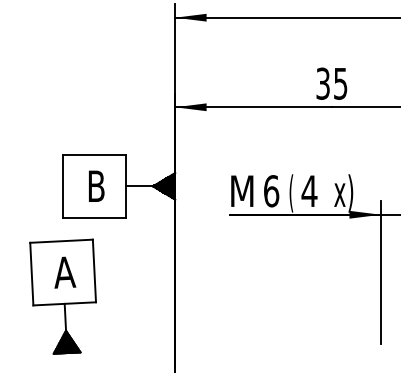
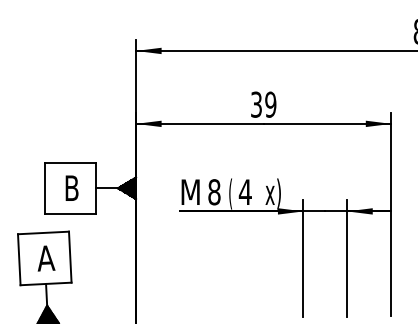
text: (340, 83) -> (270, 104), 35 -> 39
text: (271, 191) -> (214, 192), 6 -> 8

